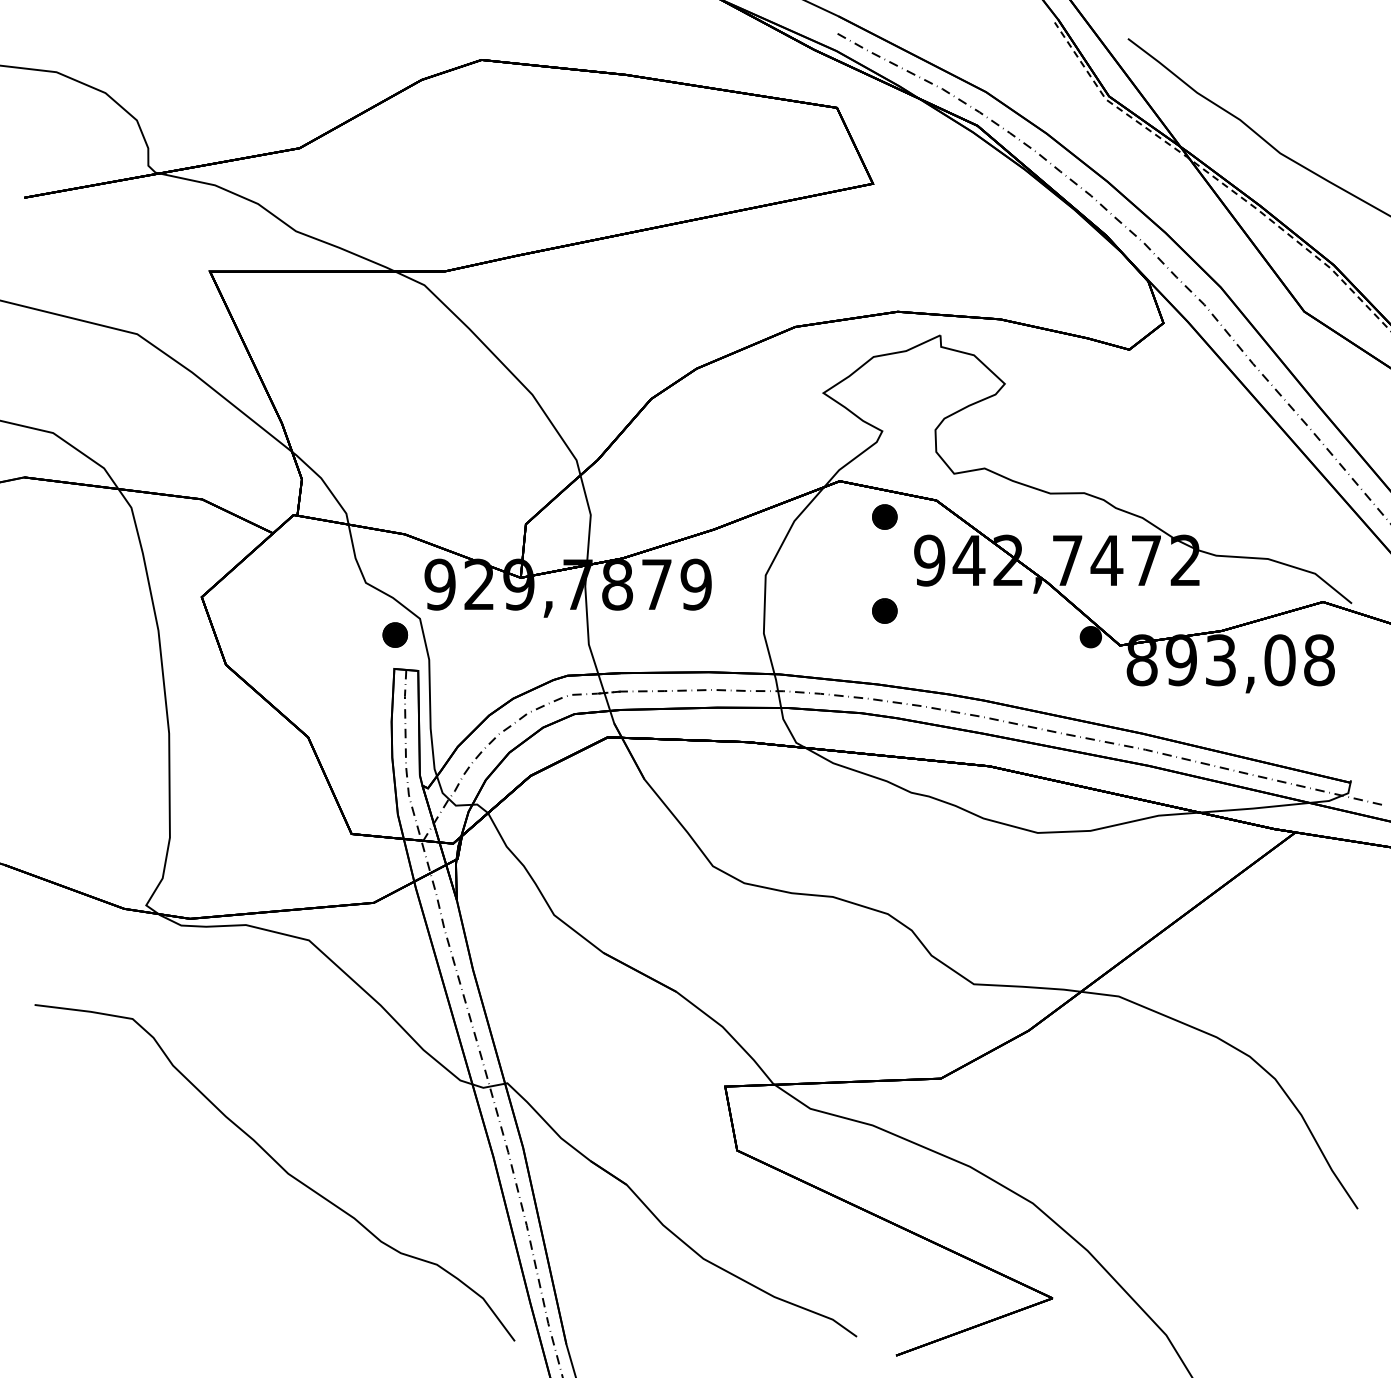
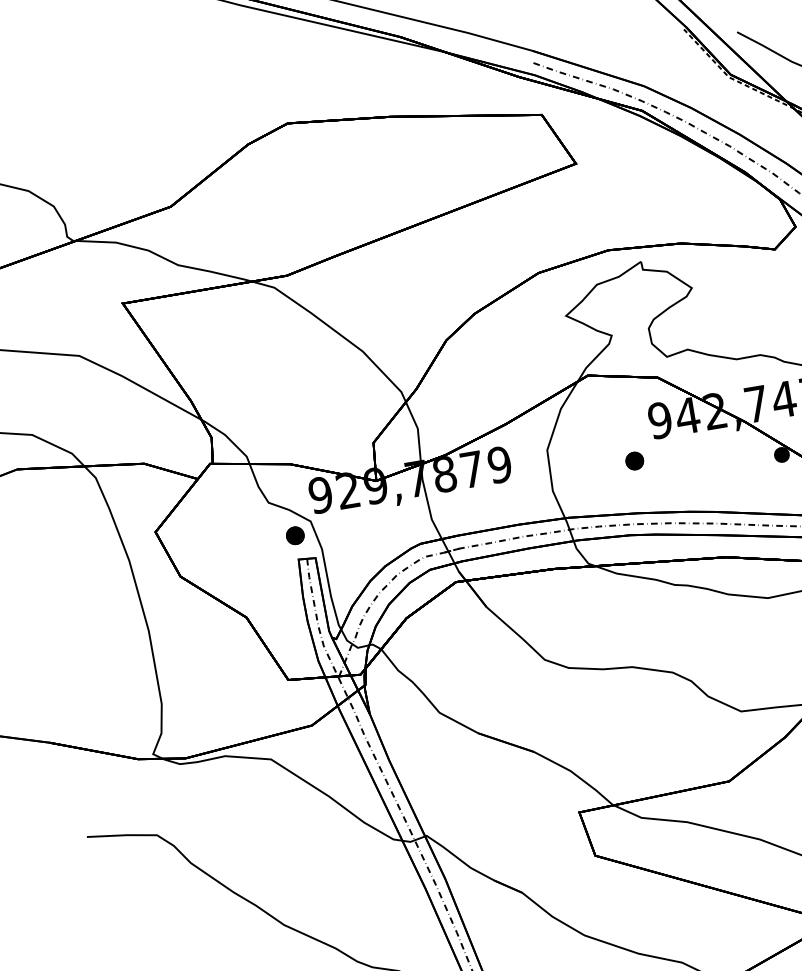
part: (884, 516) -> (623, 395), removed

